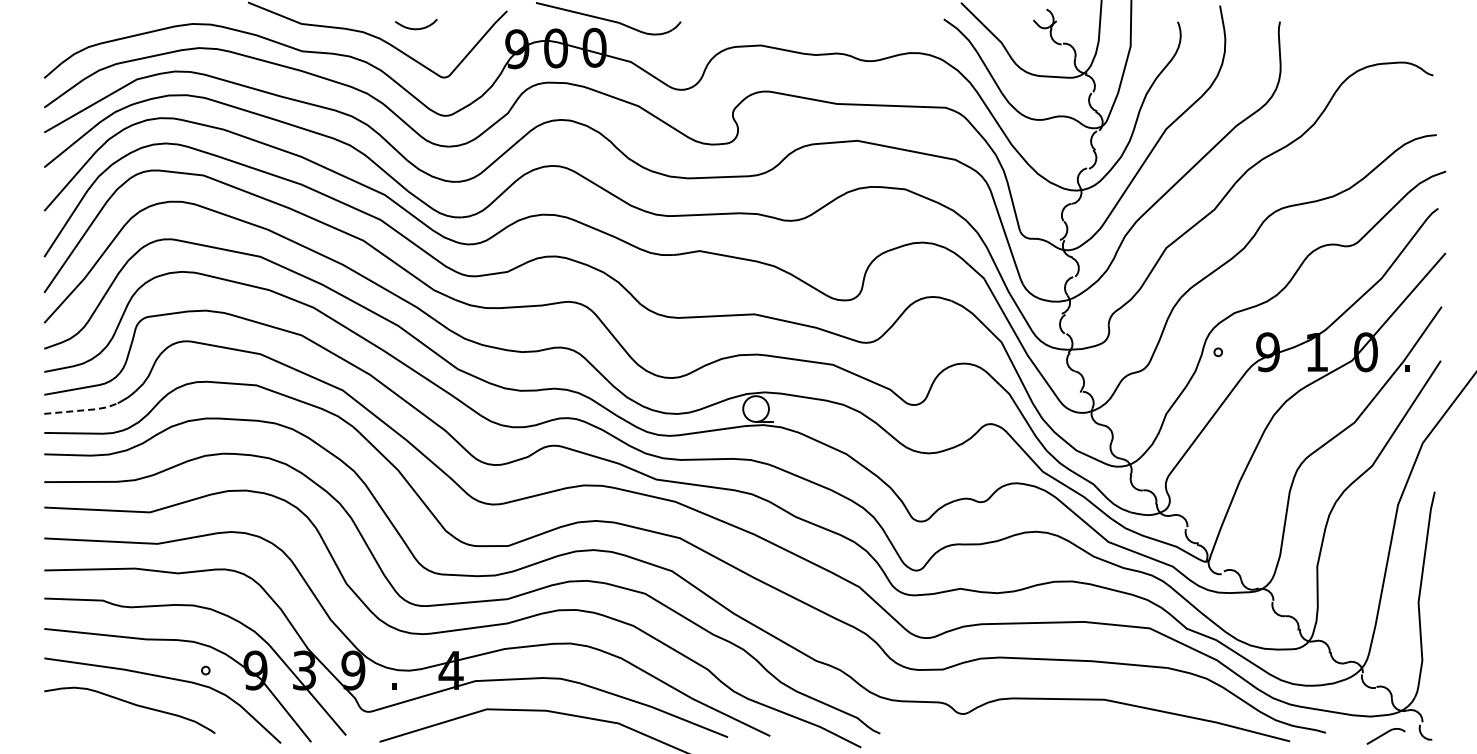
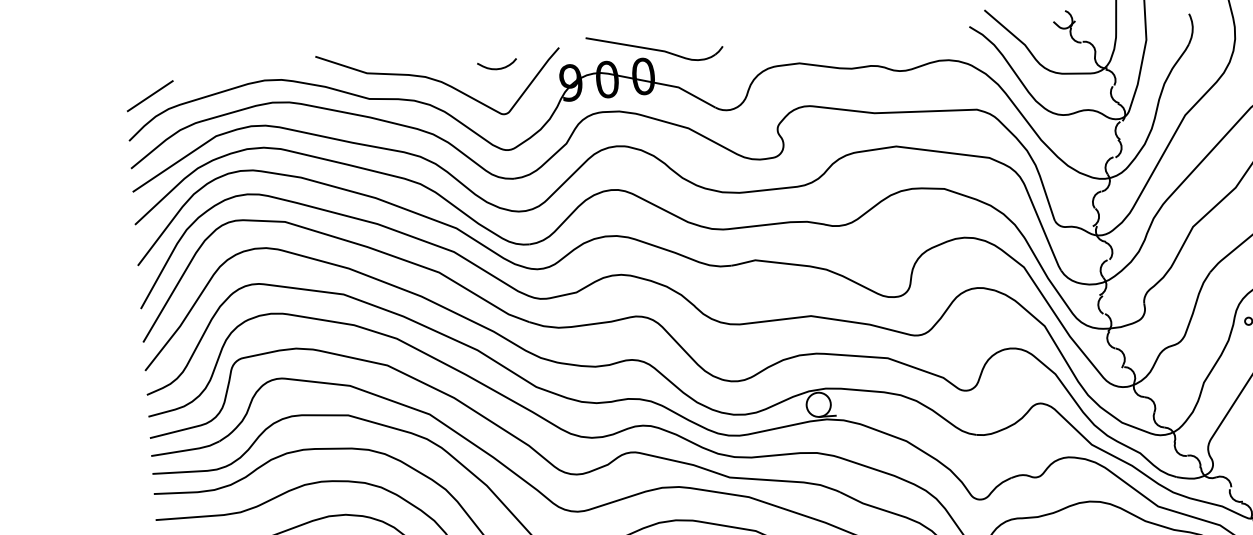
curve: (416, 28) -> (497, 68), moved
line: (69, 31) -> (149, 95), added
line: (83, 410) -> (187, 450), dashed -> solid

